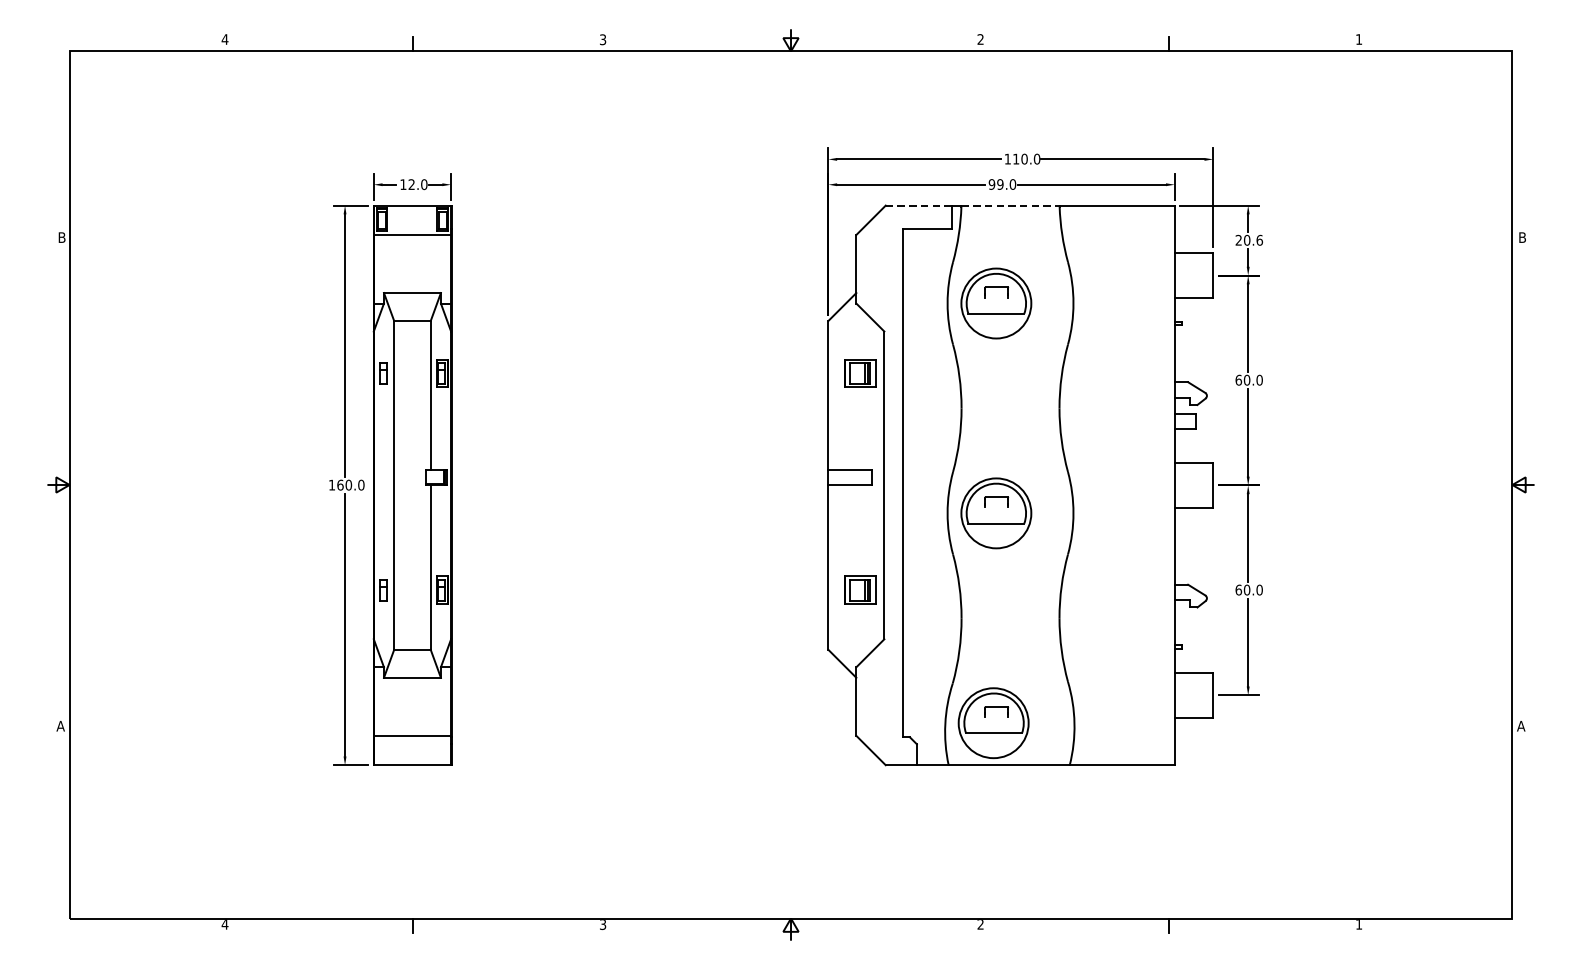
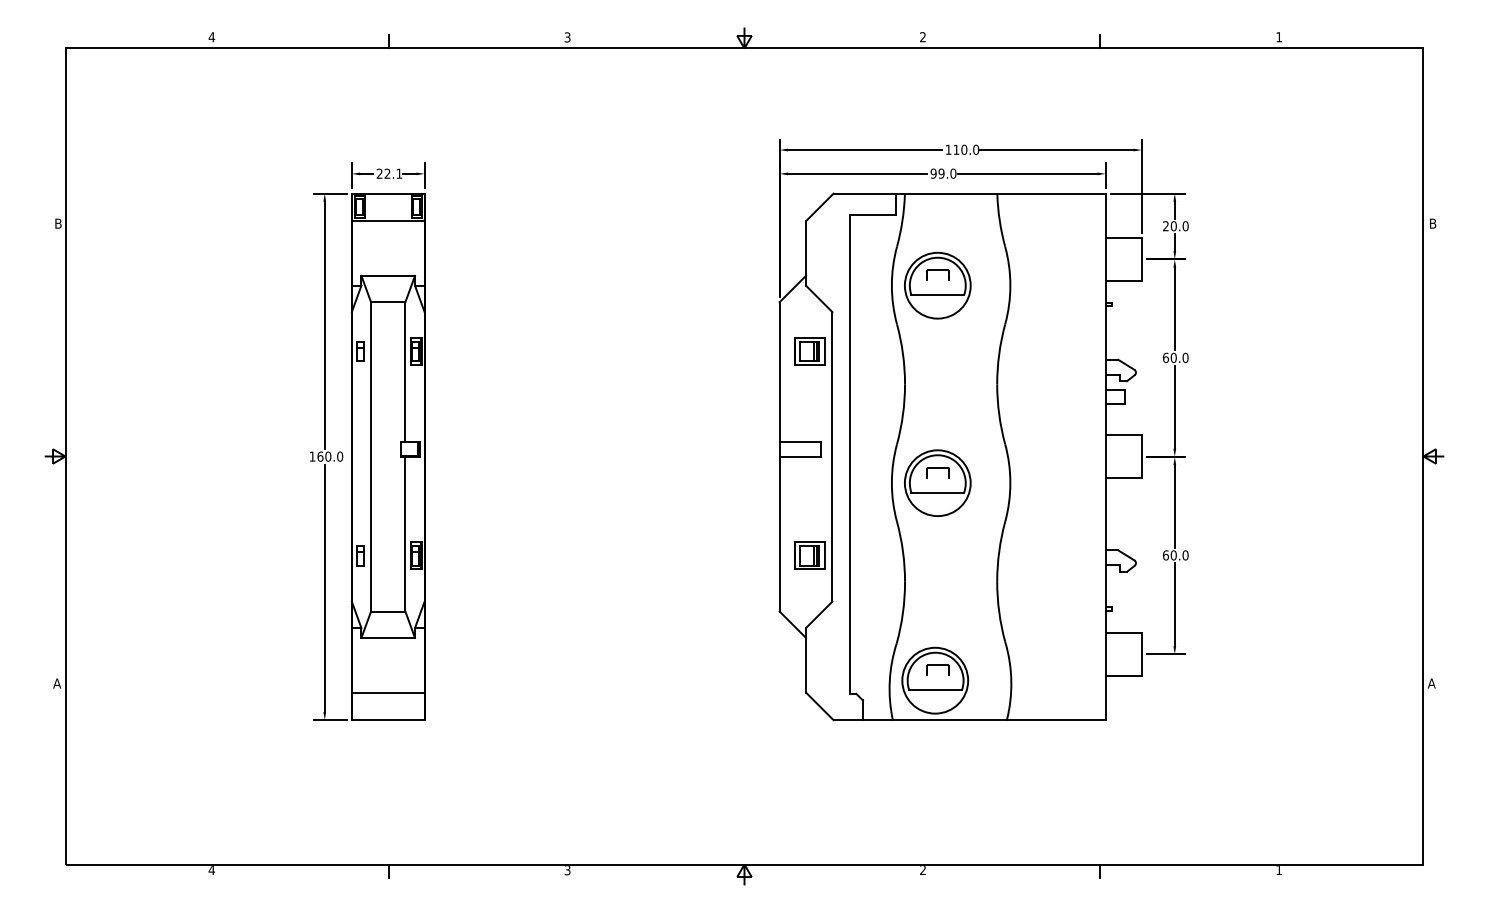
text: (413, 184) -> (389, 173), 12.0 -> 22.1
line: (918, 205) -> (864, 193), dashed -> solid
line: (1010, 205) -> (951, 193), dashed -> solid
text: (1259, 239) -> (1185, 225), 20.6 -> 20.0

